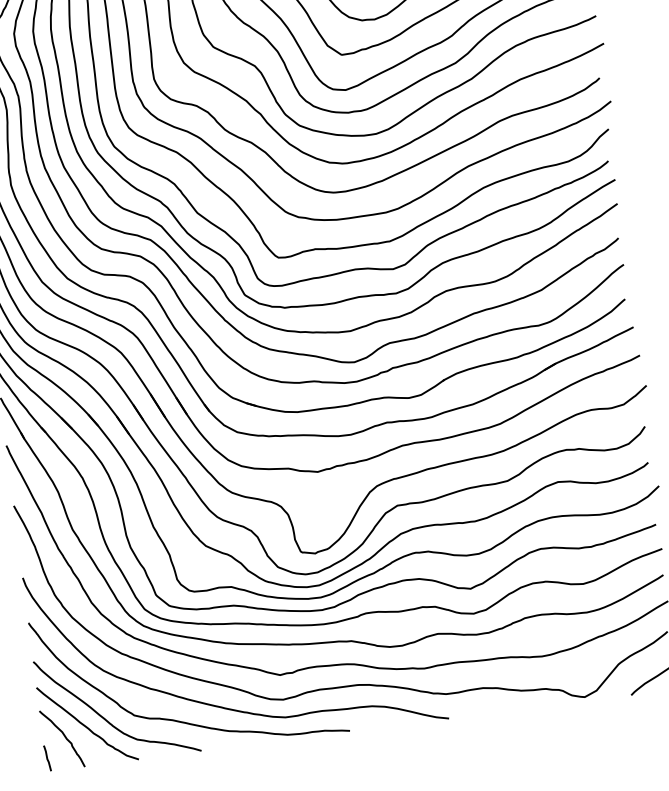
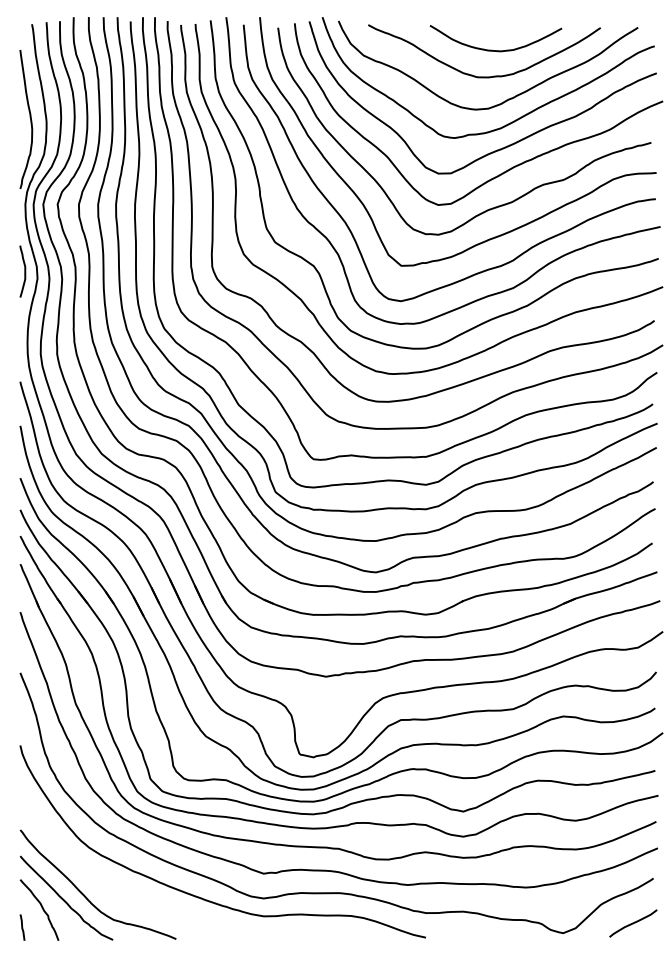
curve: (179, 720) -> (158, 906), removed

